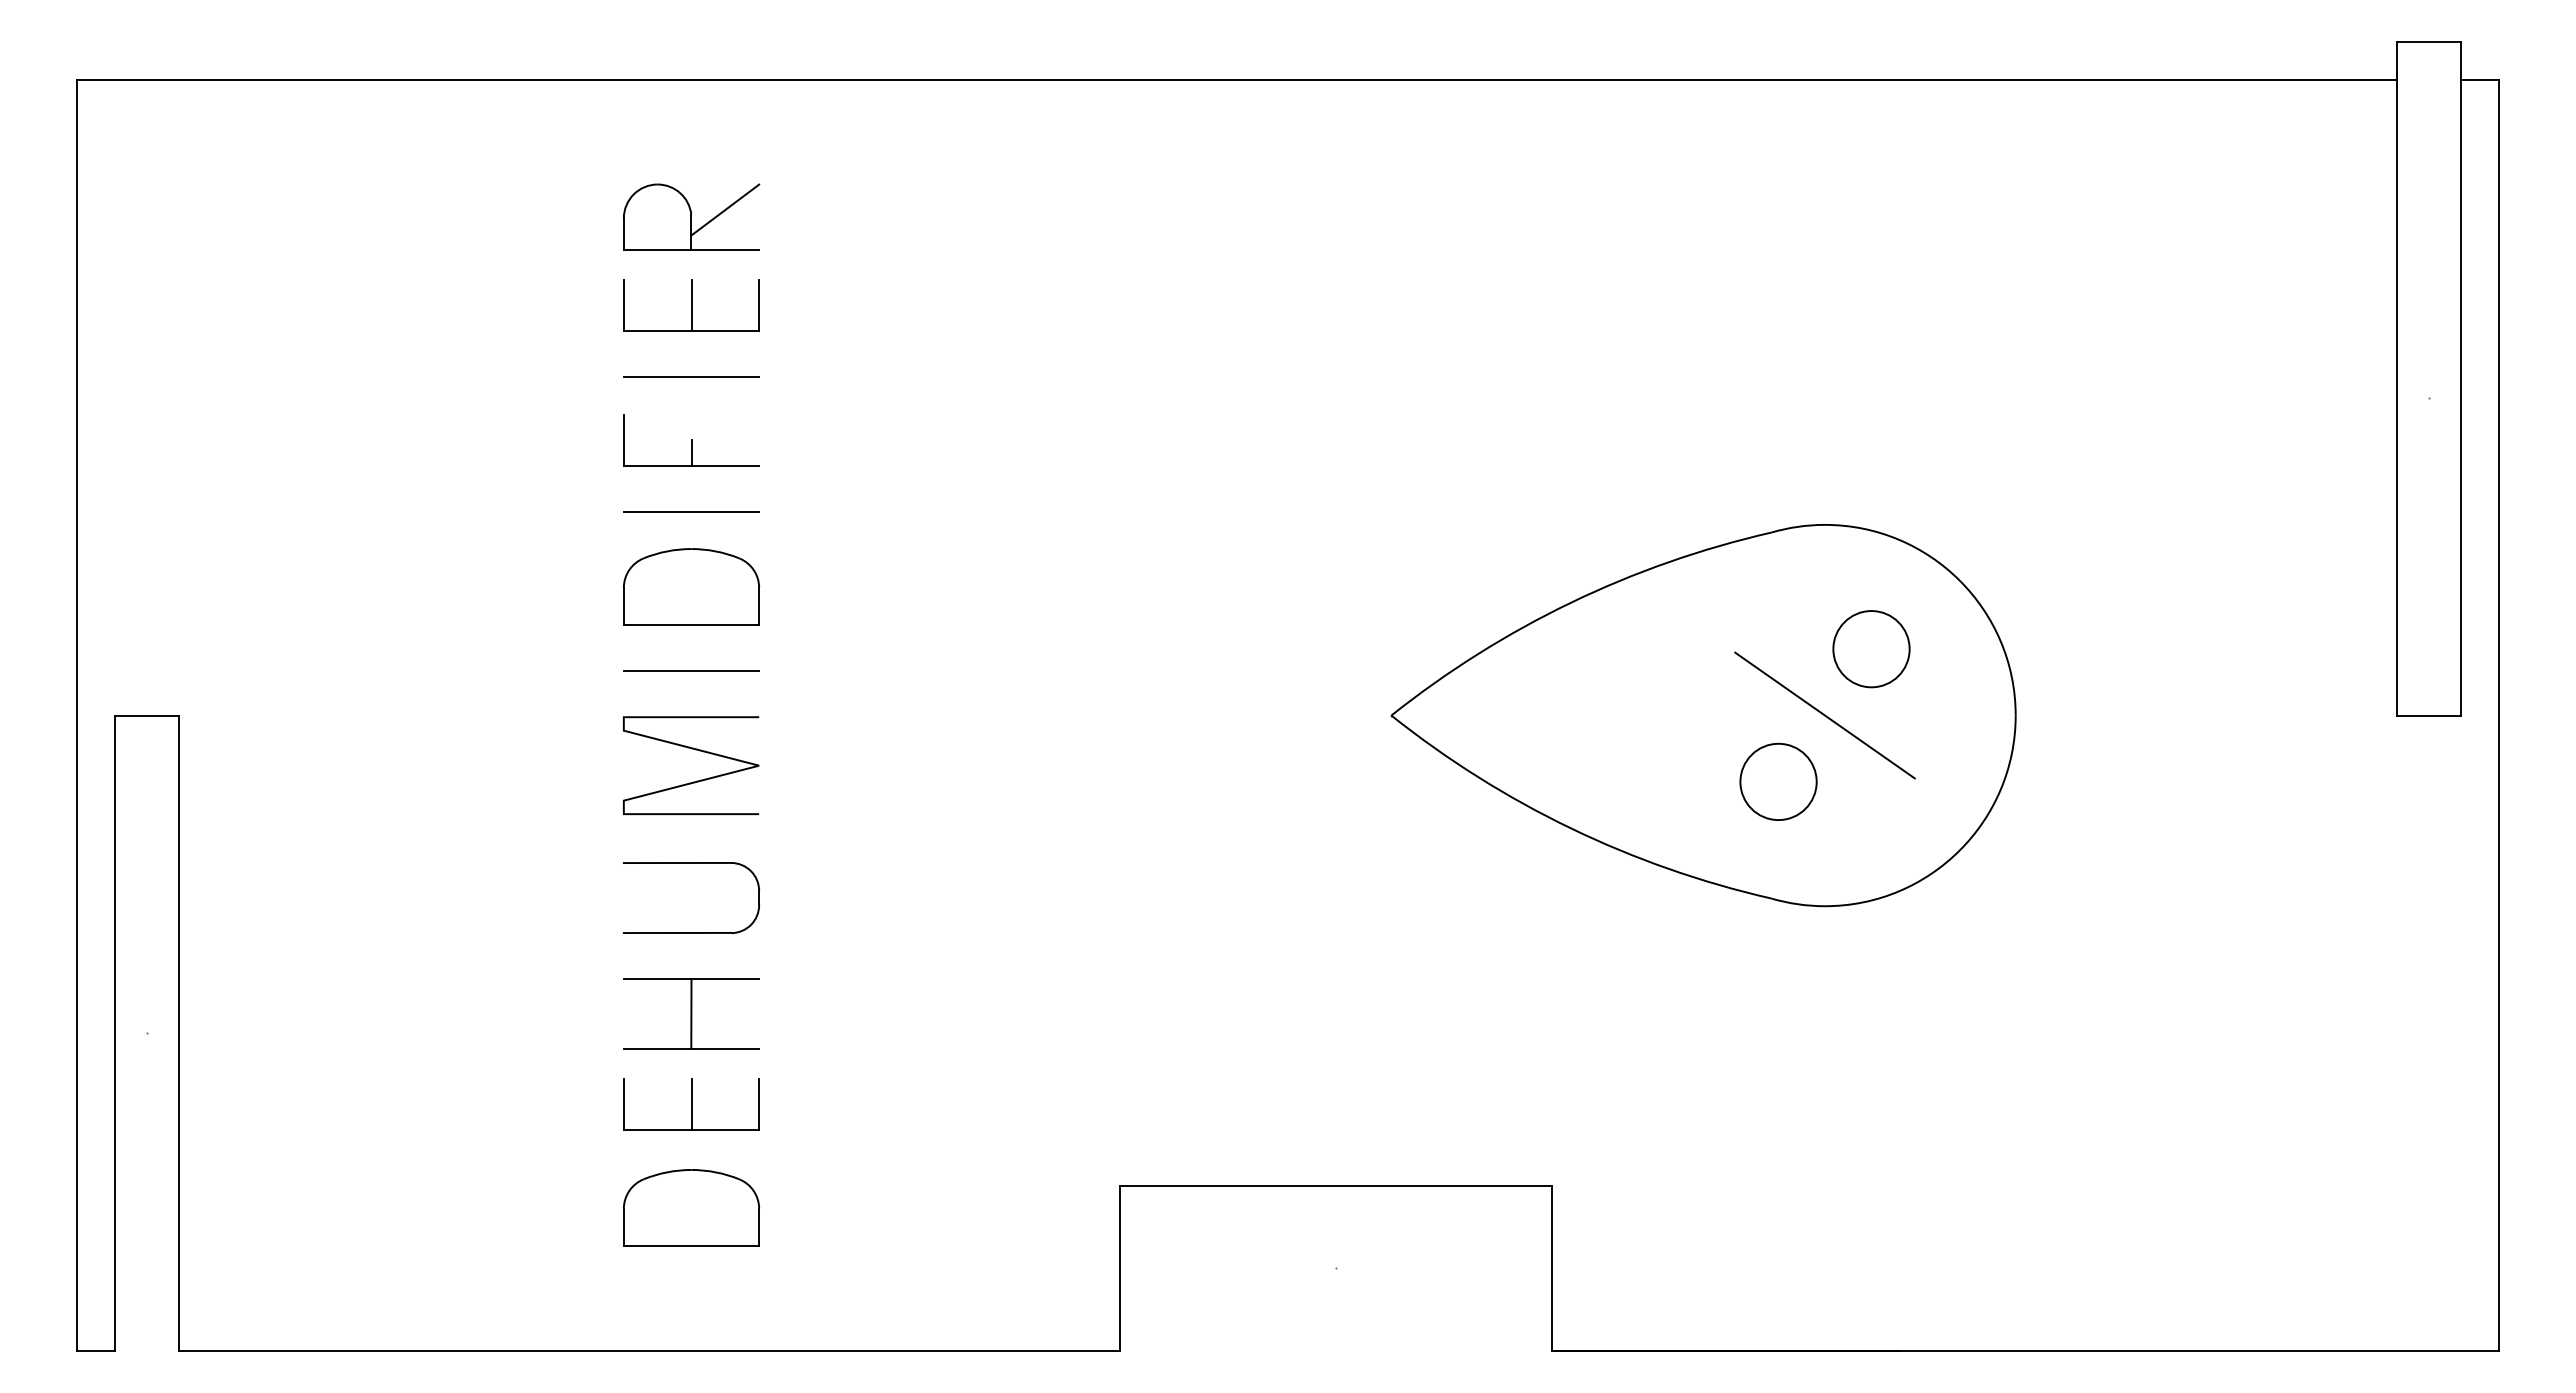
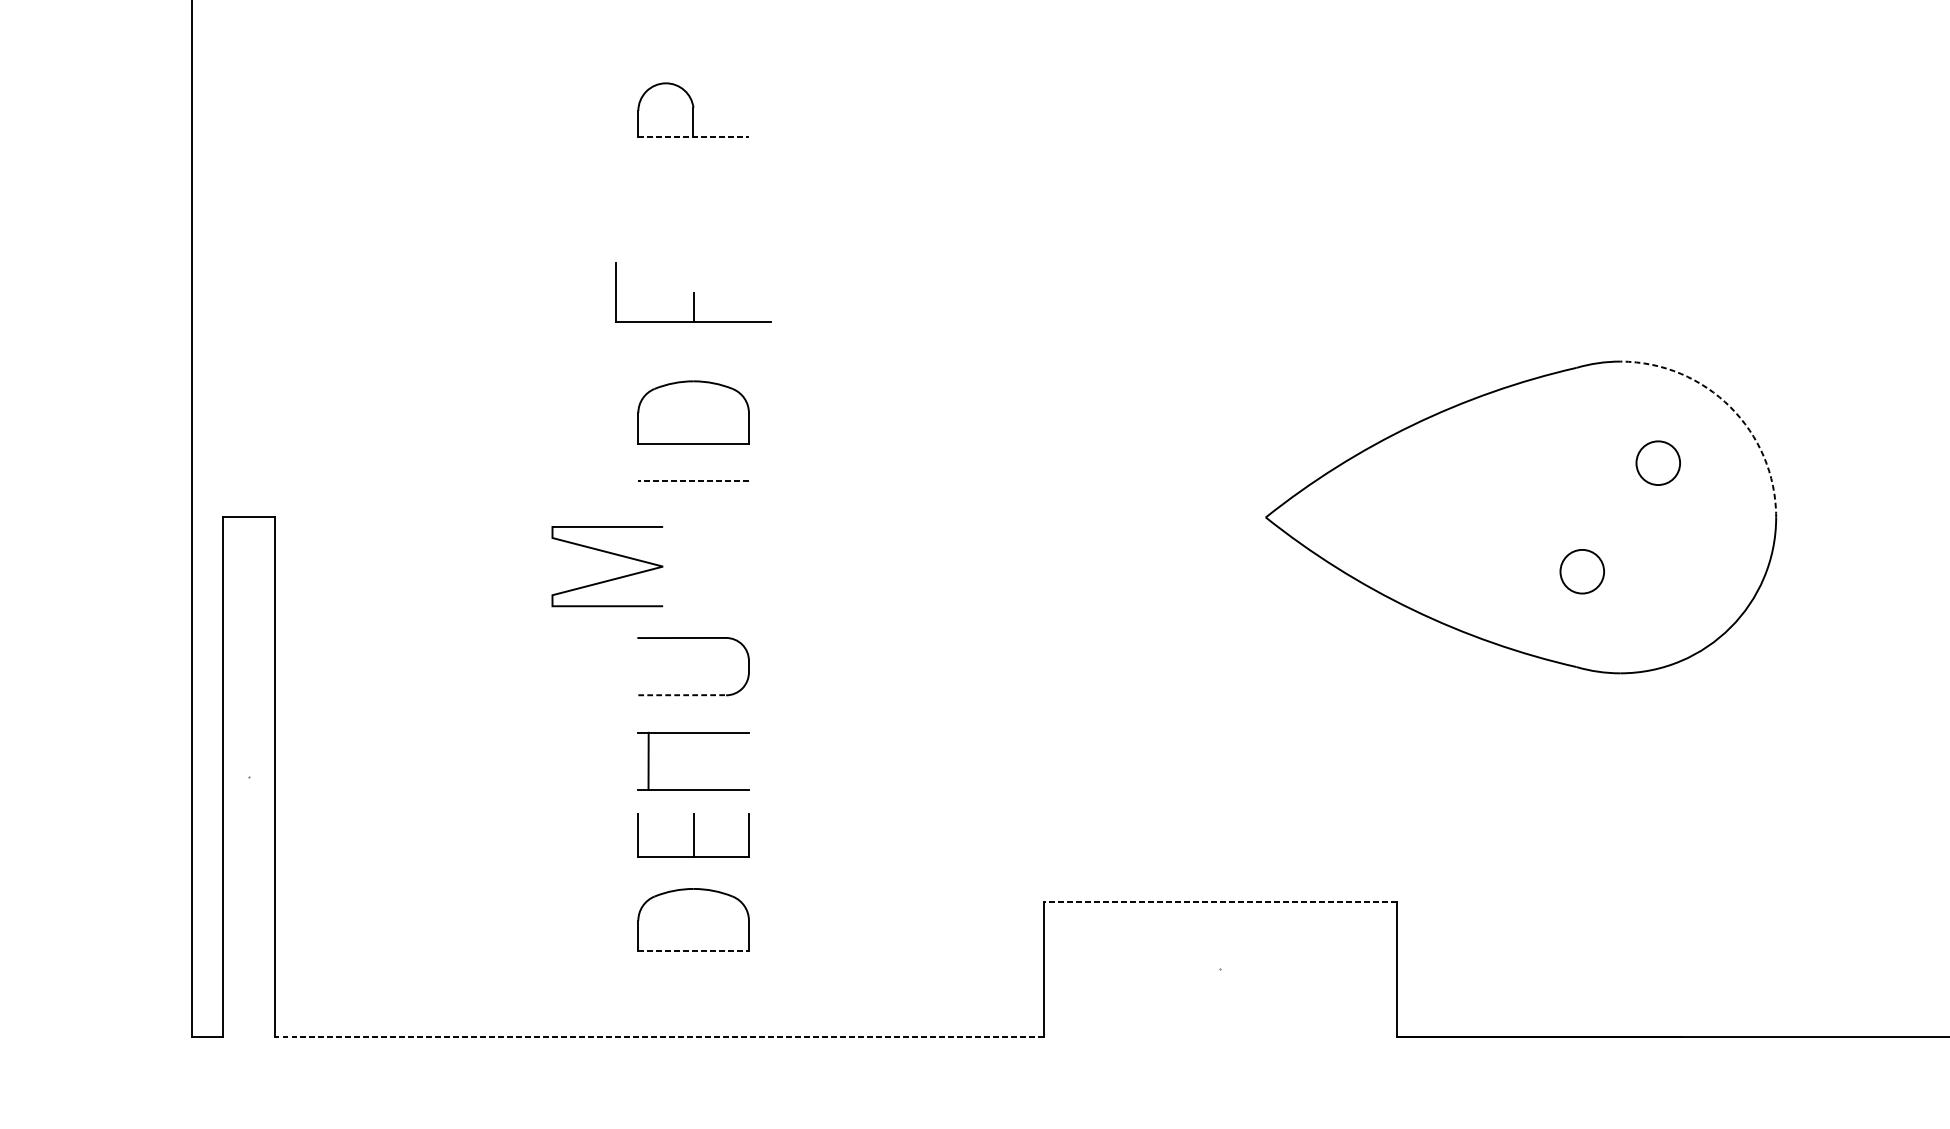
line: (725, 209) -> (721, 103), removed
line: (691, 250) -> (693, 137), solid -> dashed
part: (691, 305) -> (693, 182), removed
line: (691, 377) -> (693, 241), removed
part: (691, 440) -> (693, 292), size x1.4
line: (691, 511) -> (693, 350), removed
arc: (1959, 580) -> (1730, 407), solid -> dashed
circle: (1871, 649) -> (1658, 463), size x0.7
line: (691, 671) -> (693, 481), solid -> dashed
line: (1824, 715) -> (1619, 517), removed
curve: (695, 750) -> (611, 554), moved
circle: (1778, 781) -> (1582, 571), size x0.7
line: (677, 932) -> (682, 694), solid -> dashed
line: (691, 1013) -> (648, 761), moved
line: (1335, 1185) -> (1220, 901), solid -> dashed
line: (691, 1246) -> (693, 951), solid -> dashed
line: (648, 1351) -> (658, 1037), solid -> dashed

